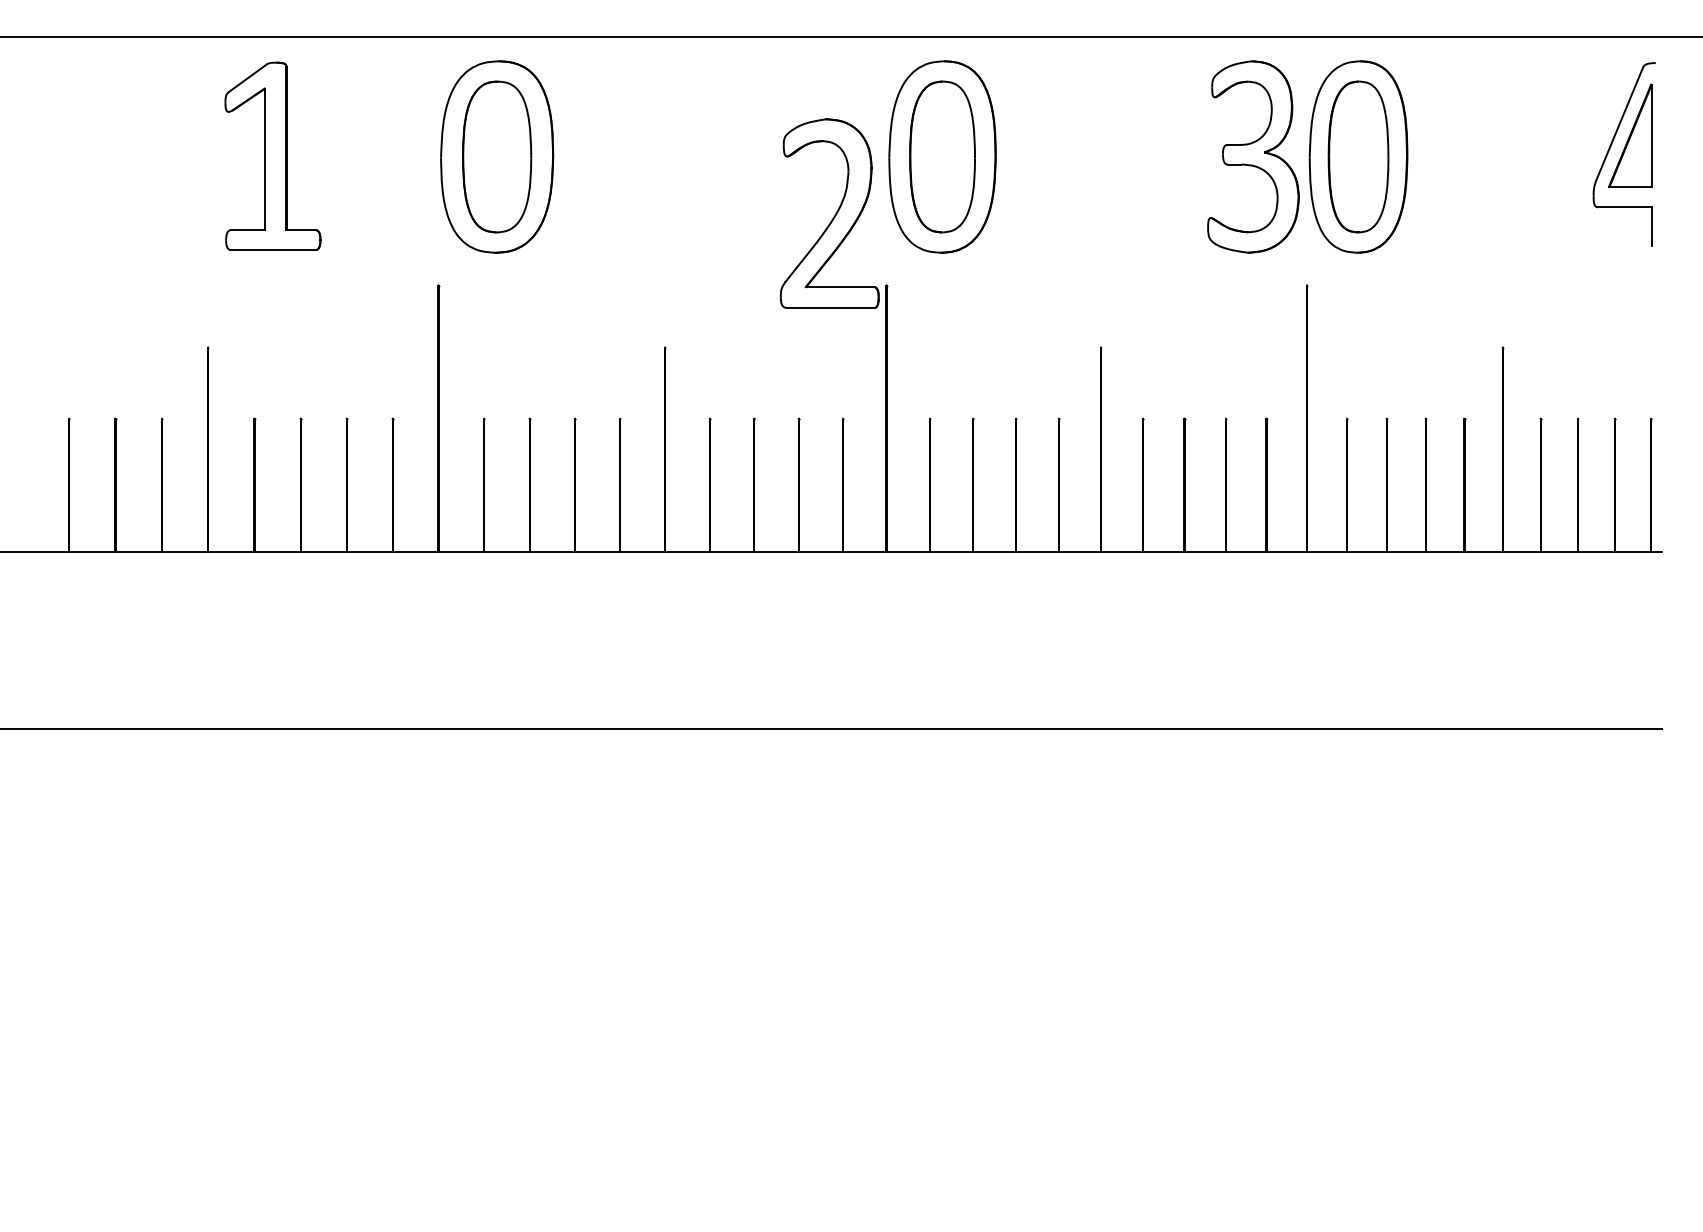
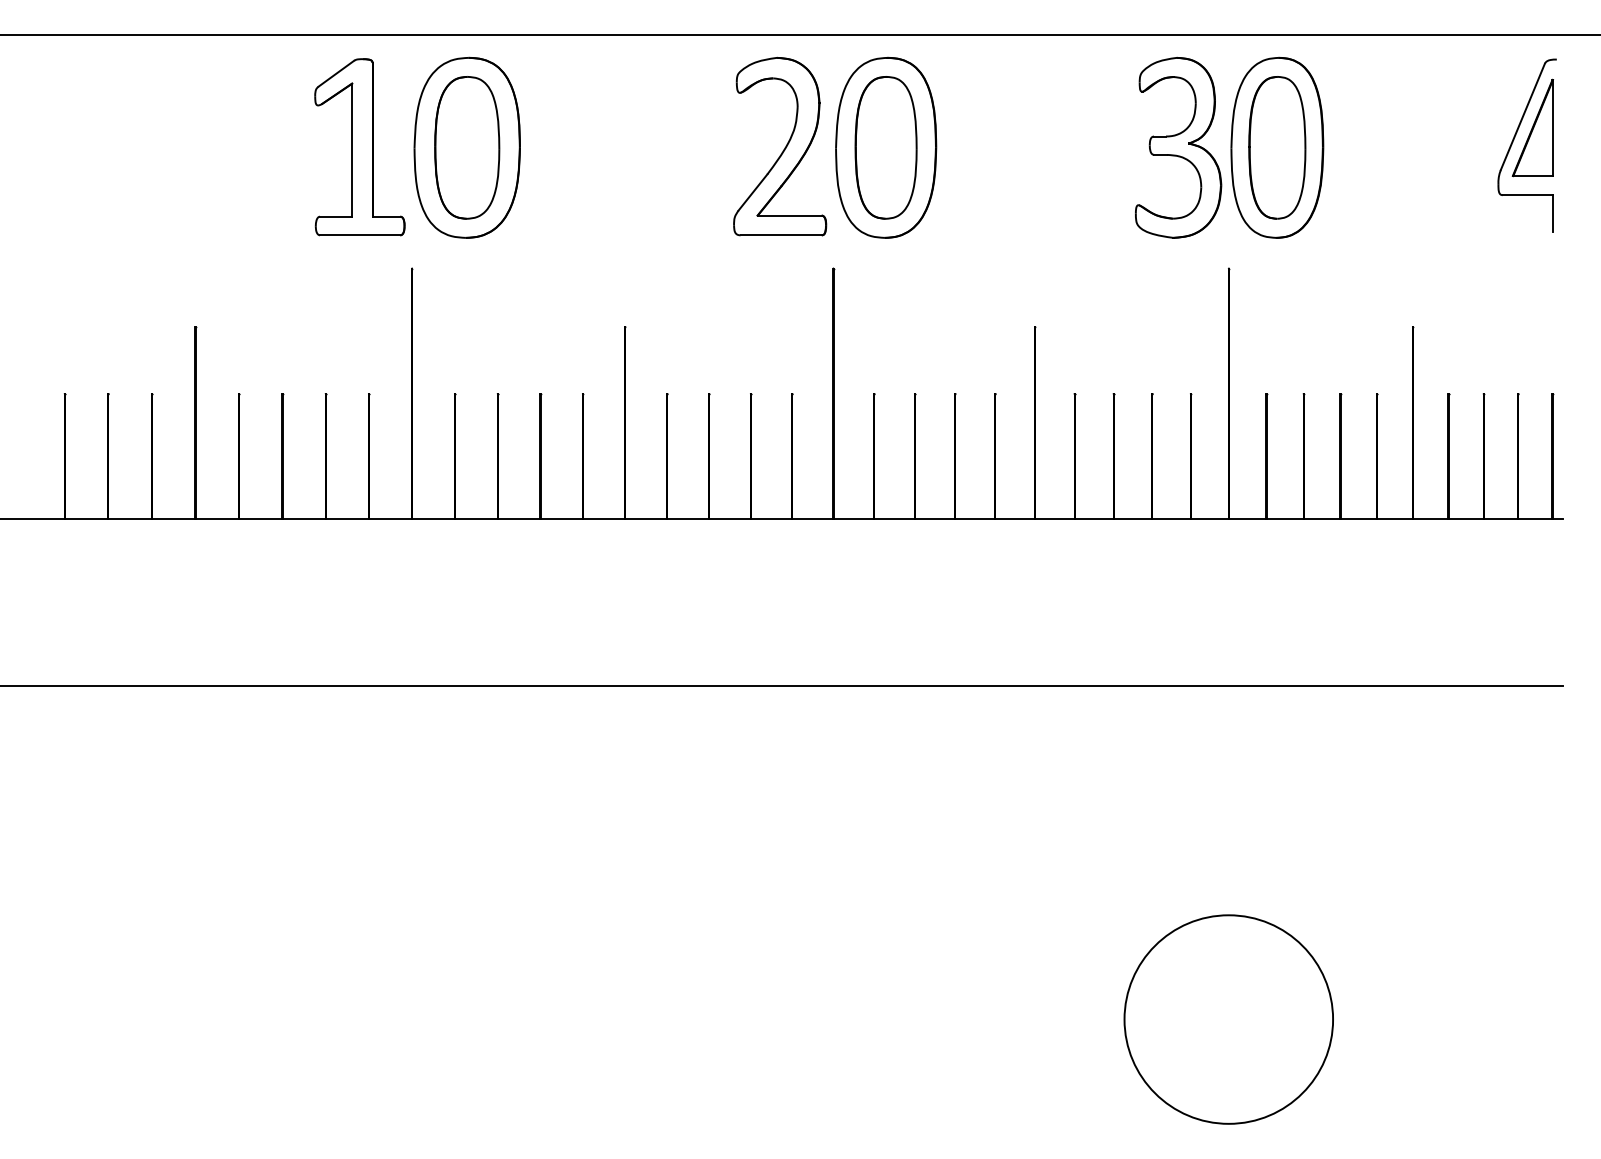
part: (272, 155) -> (359, 146), moved
part: (829, 213) -> (779, 146), moved
circle: (1306, 1083) -> (1228, 1019), added

